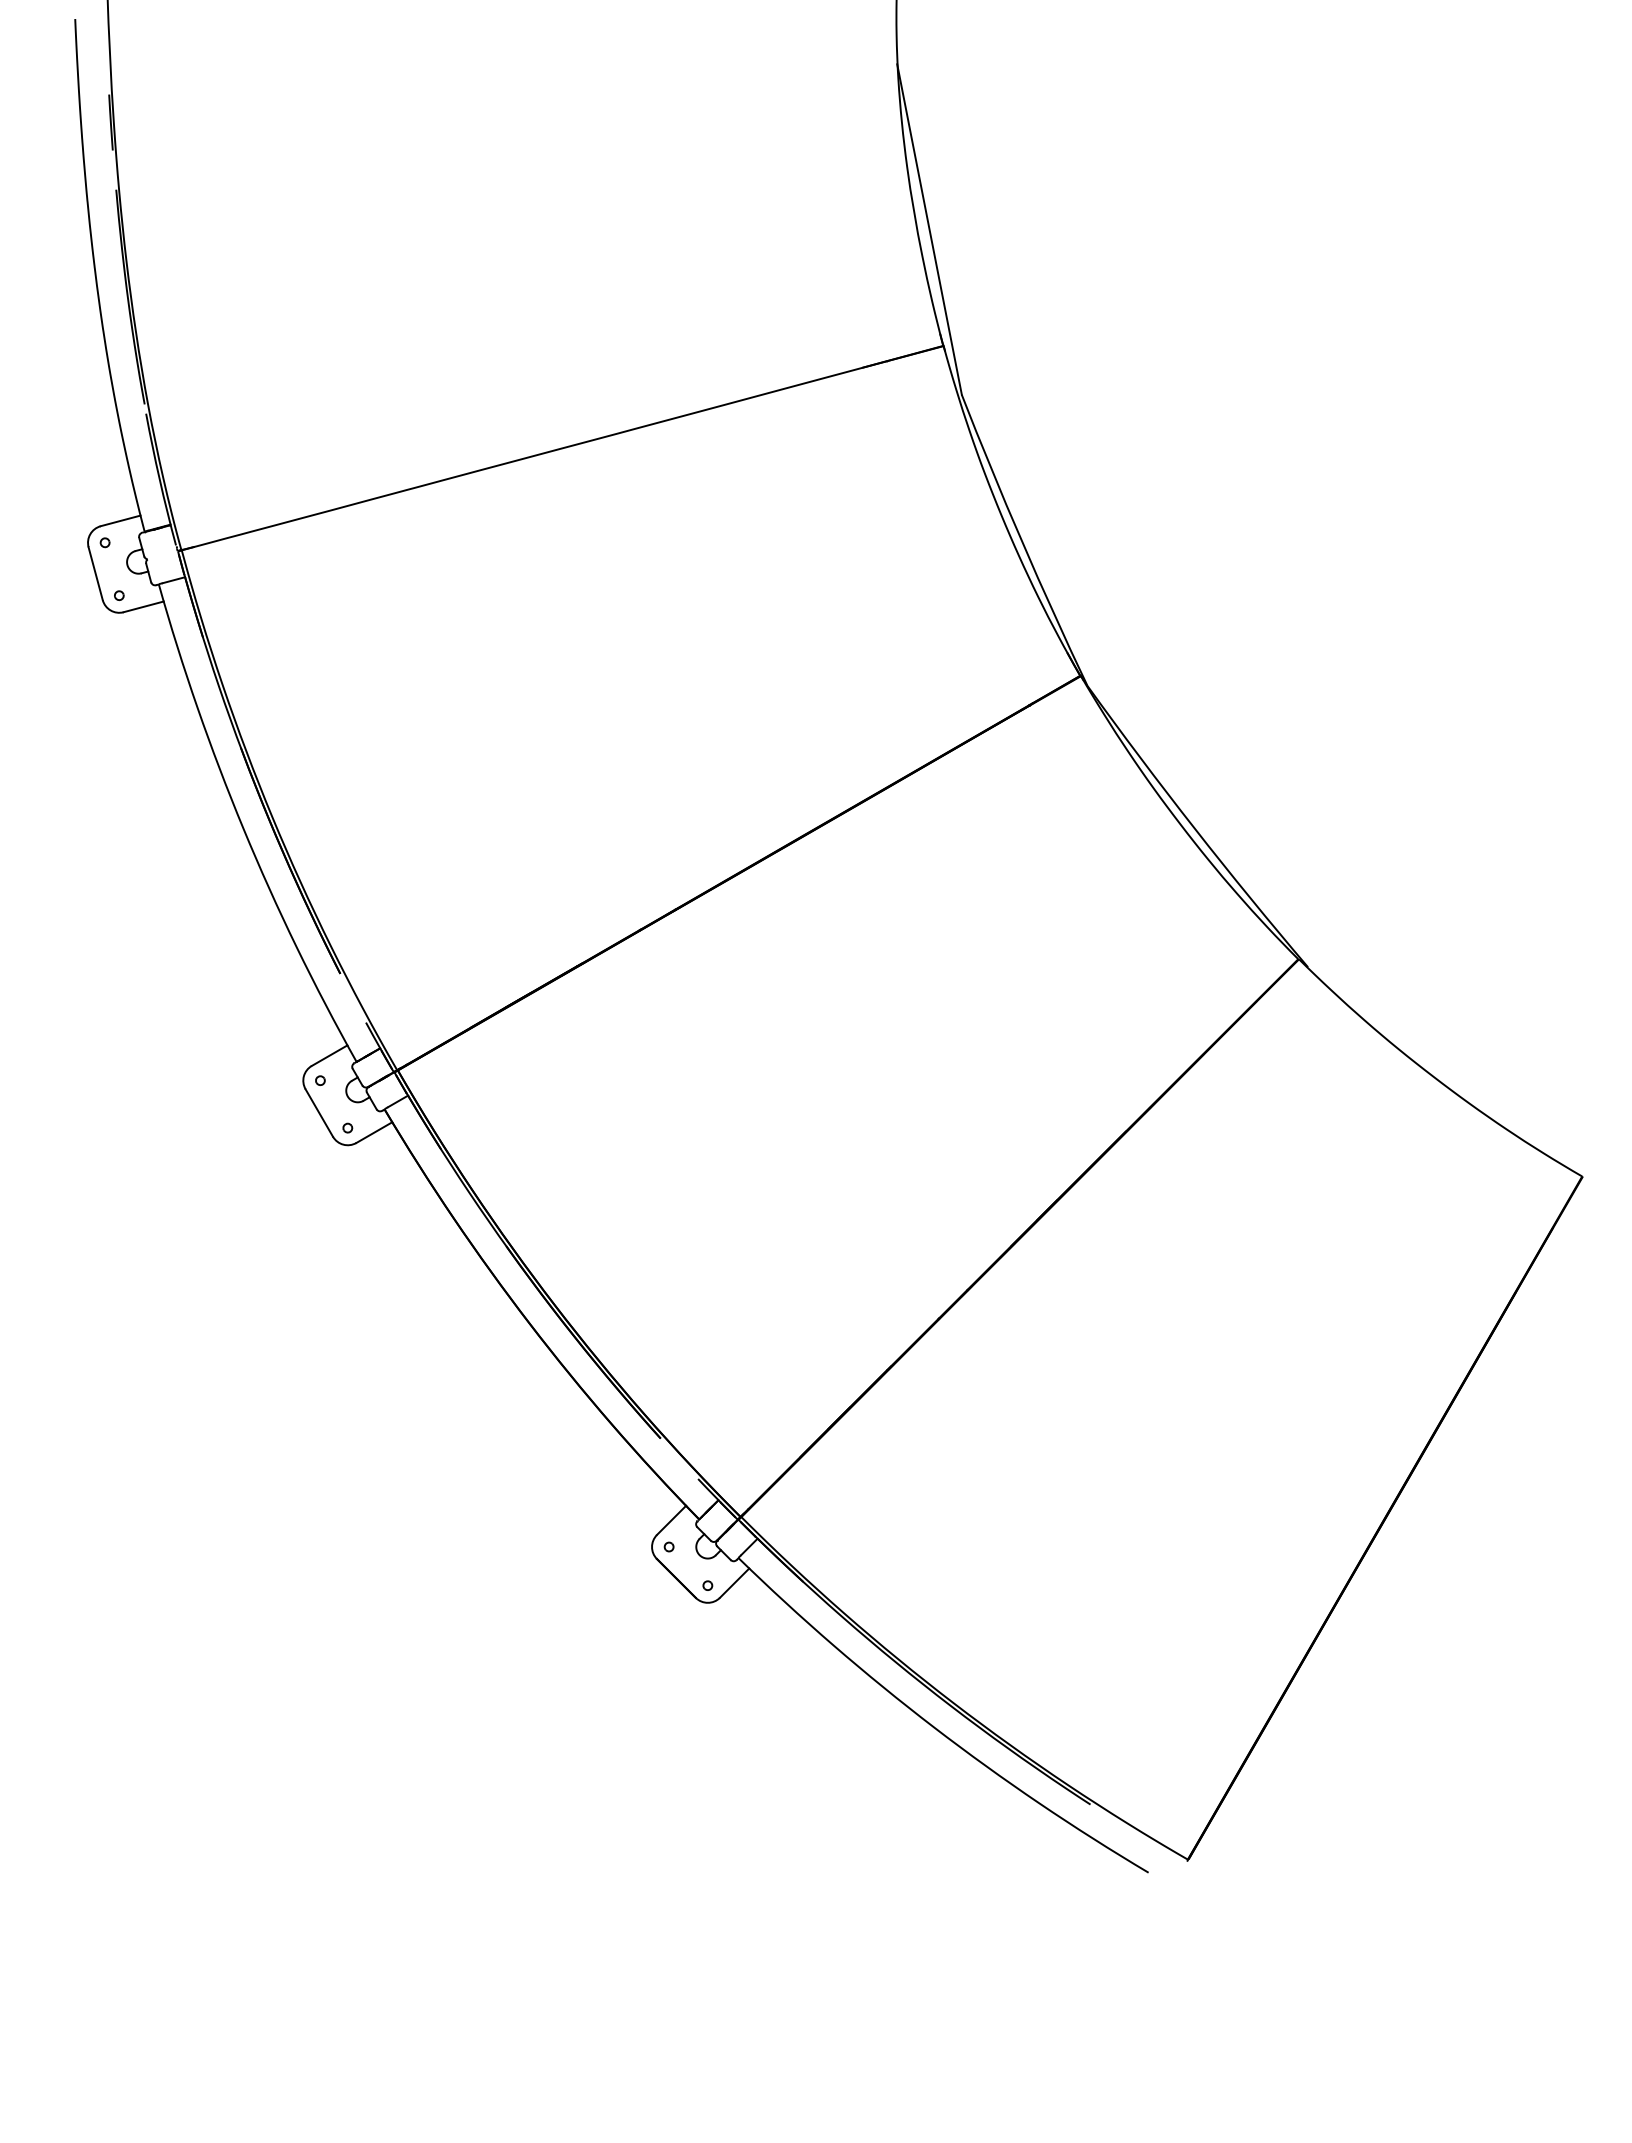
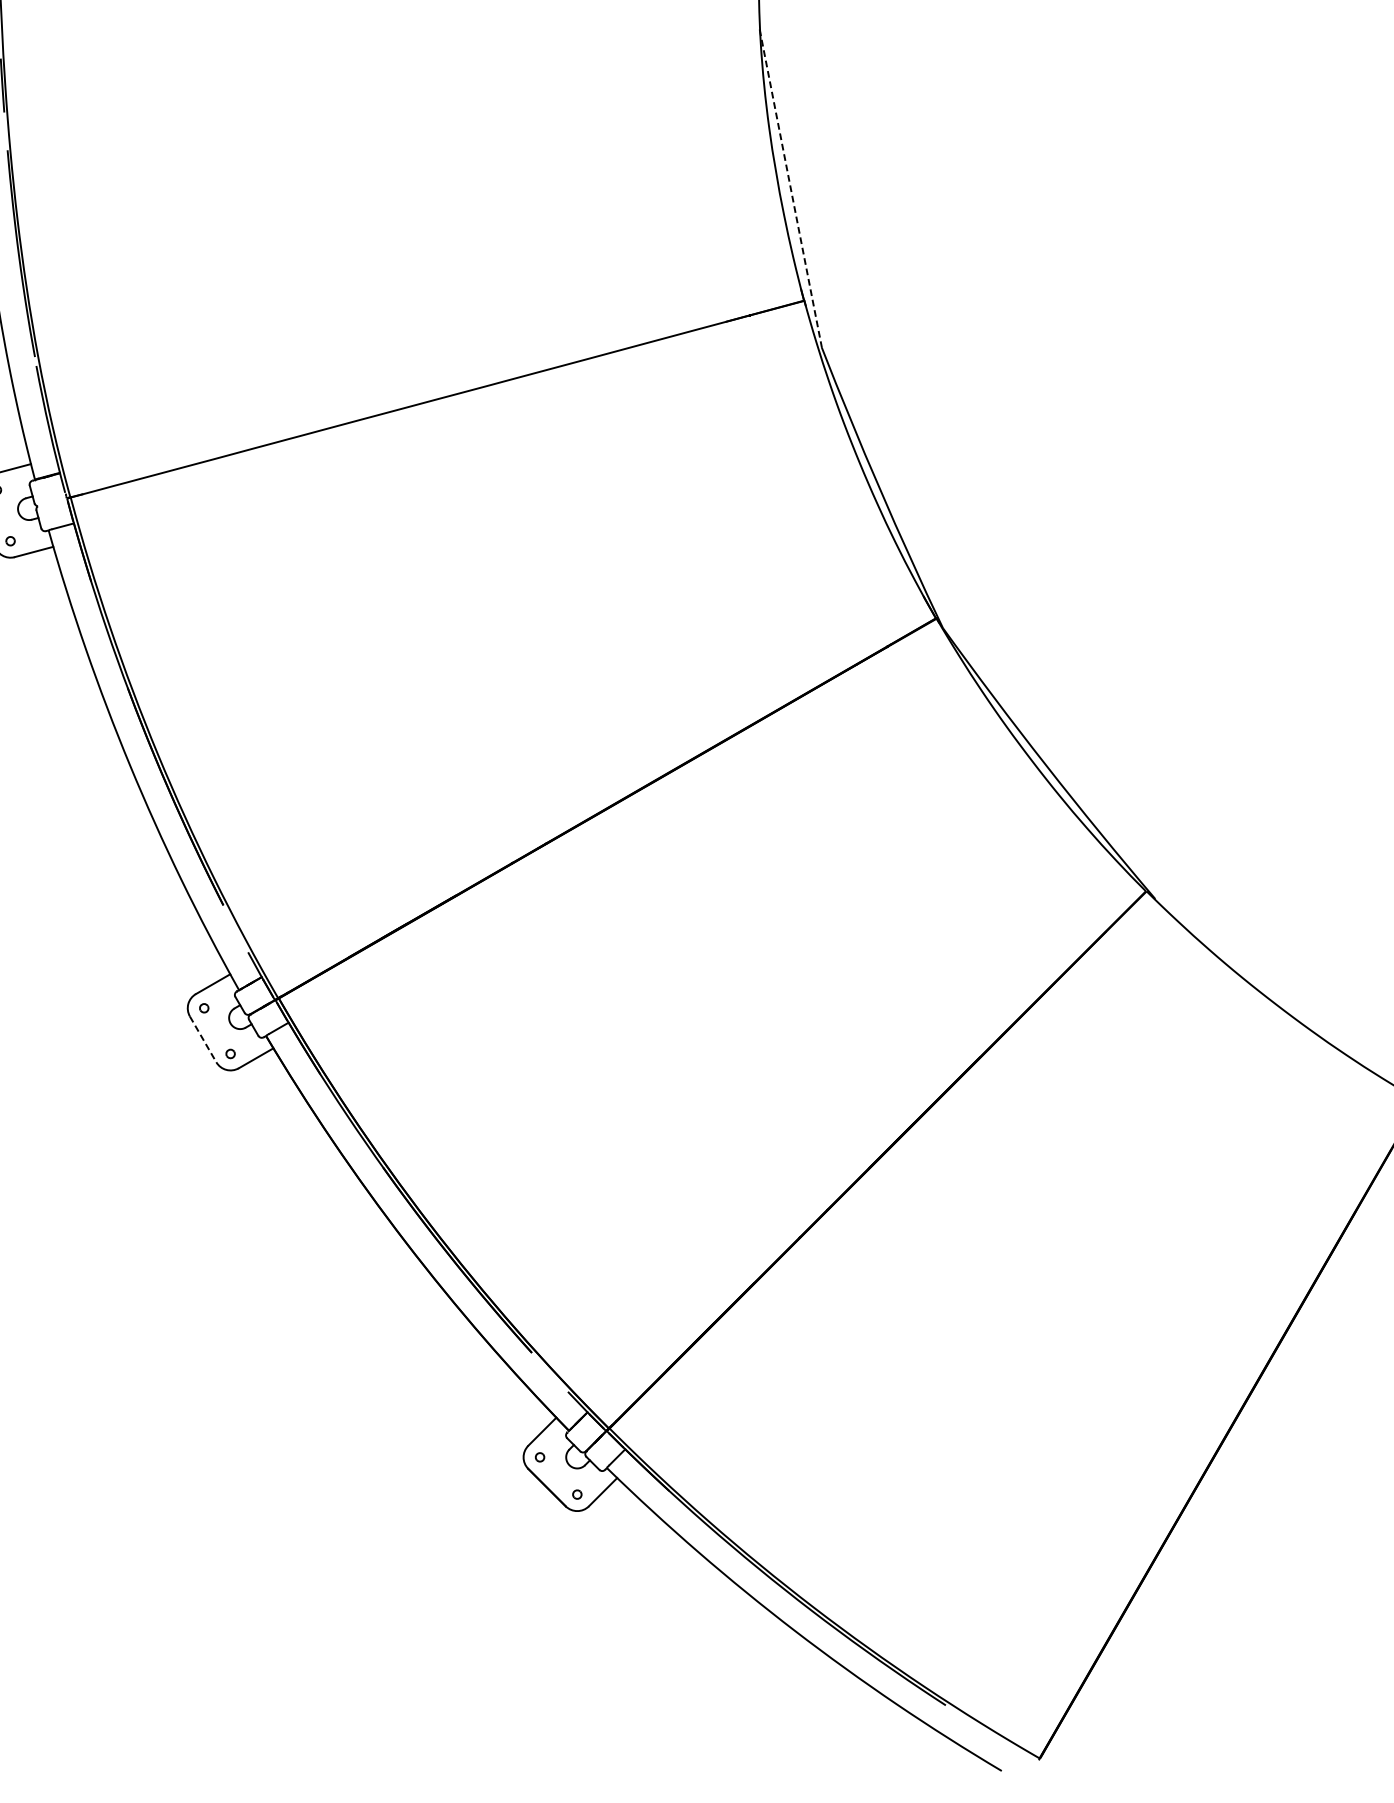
line: (929, 230) -> (790, 189), solid -> dashed
line: (319, 1113) -> (203, 1039), solid -> dashed

